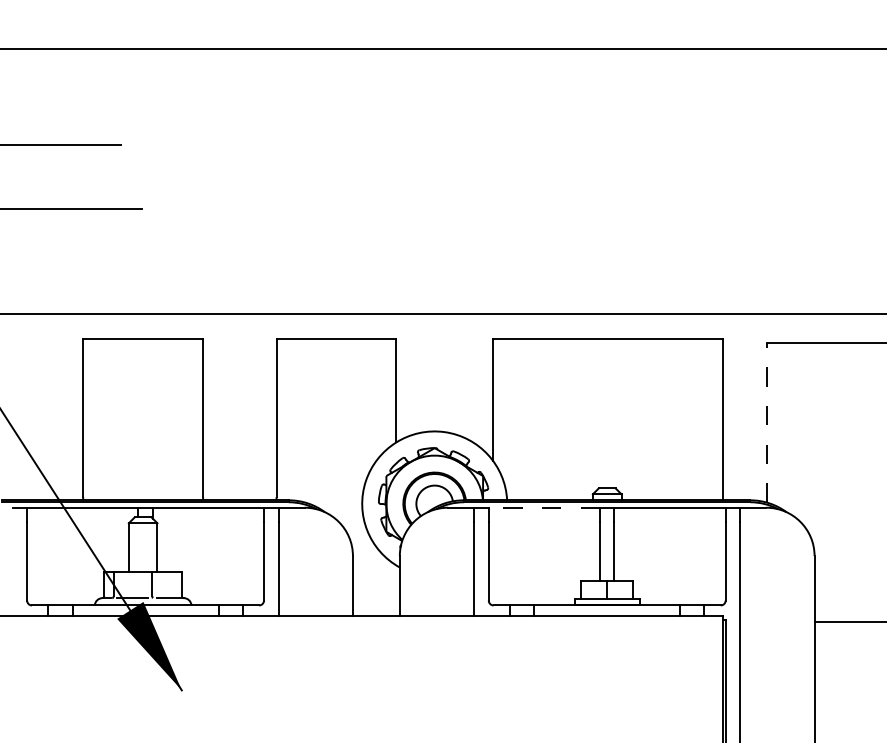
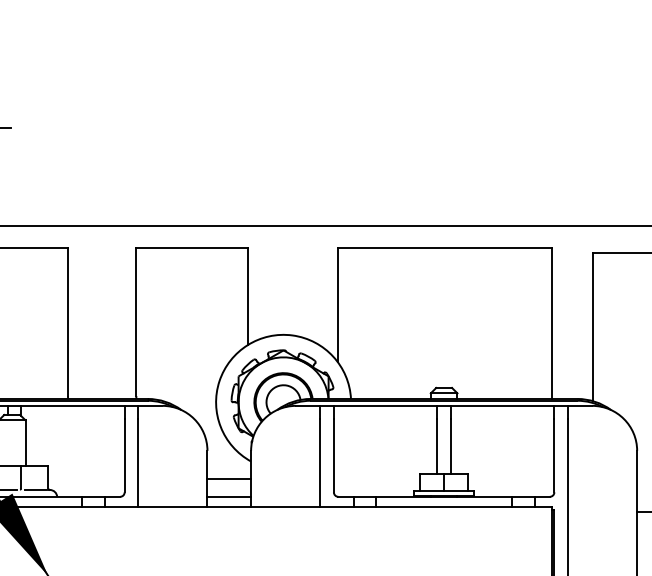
line: (767, 422) -> (593, 326), dashed -> solid
line: (544, 507) -> (385, 405), dashed -> solid
line: (375, 586) -> (228, 479), added
line: (375, 605) -> (228, 496), added

